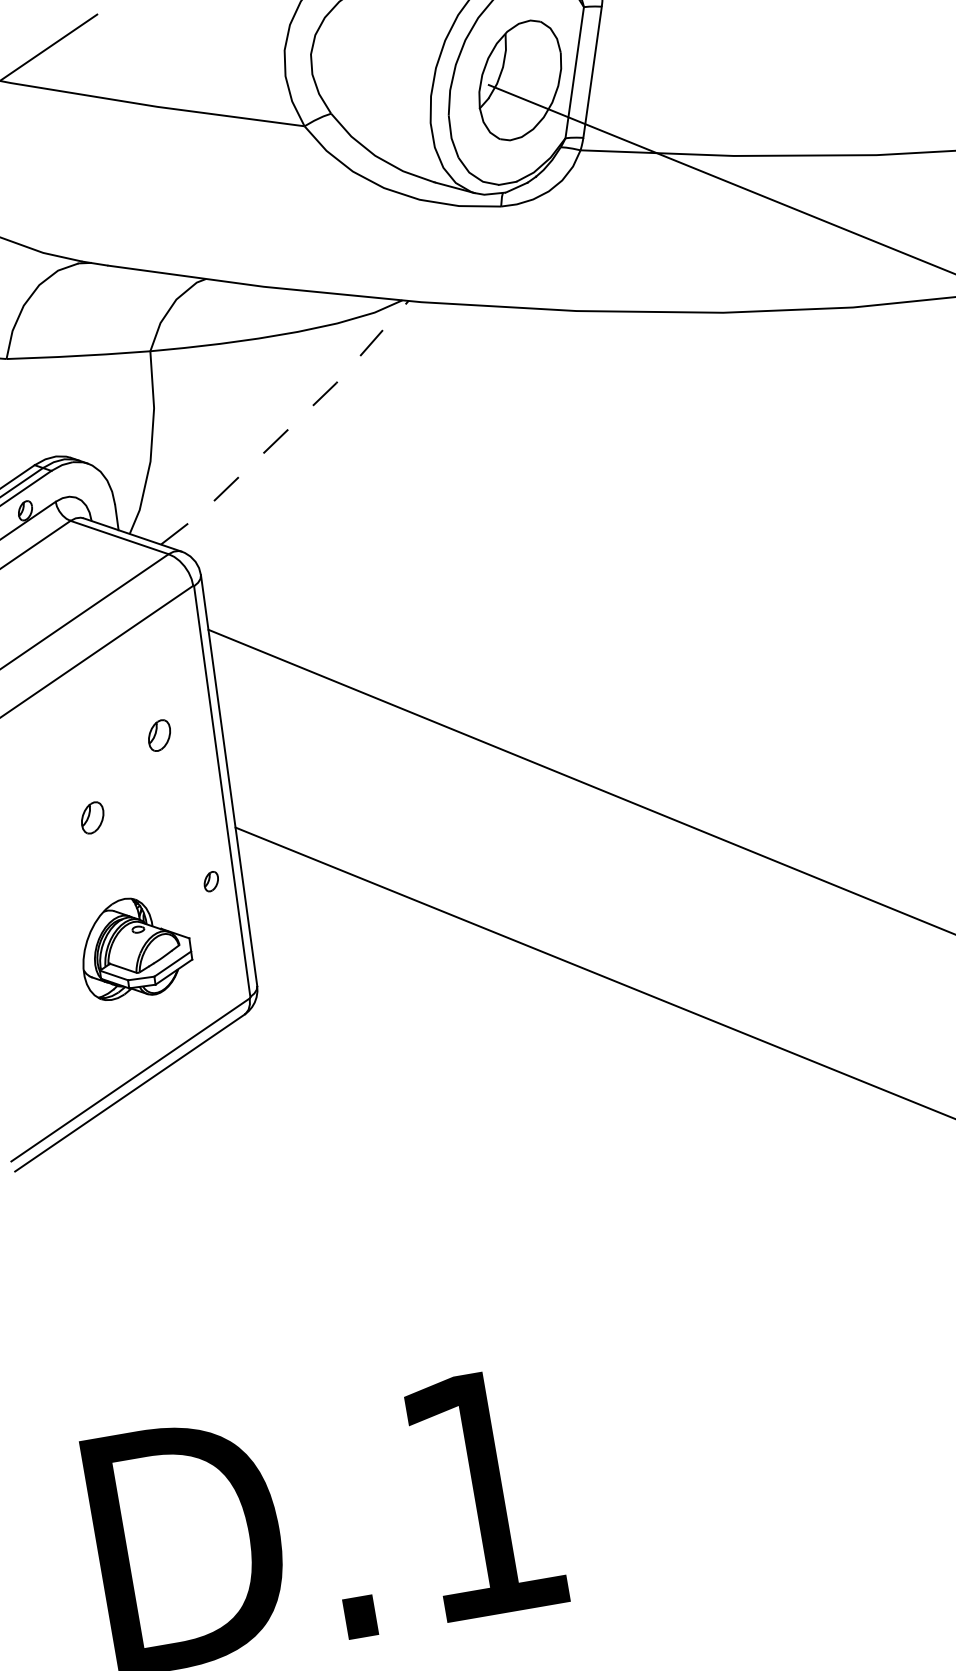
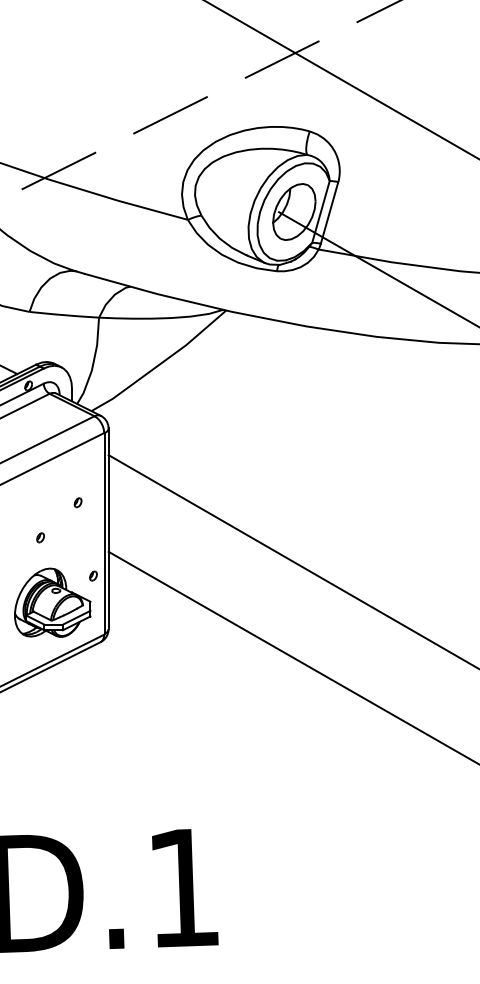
line: (288, 427) -> (160, 363), dashed -> solid
part: (158, 735) -> (77, 502), size x0.62
part: (92, 817) -> (40, 537), size x0.62
part: (134, 946) -> (52, 602), size x1.43

